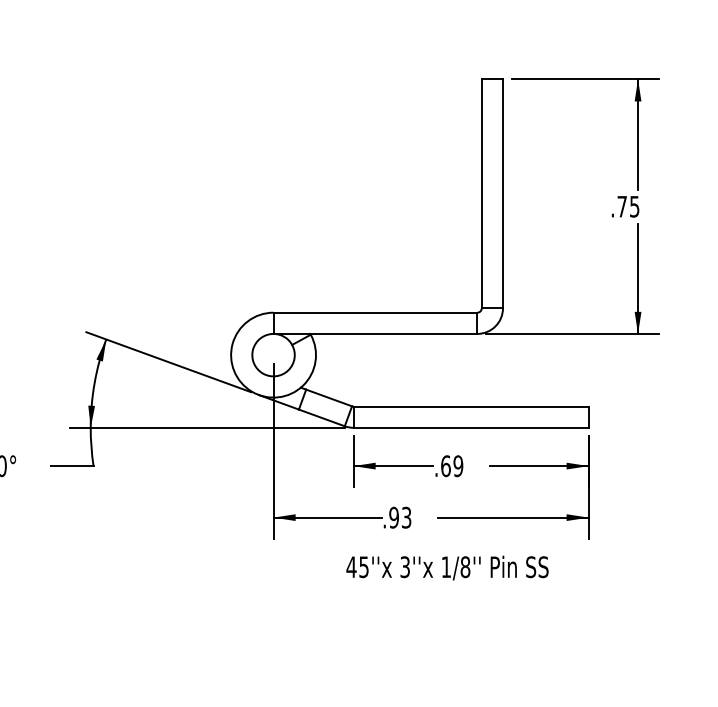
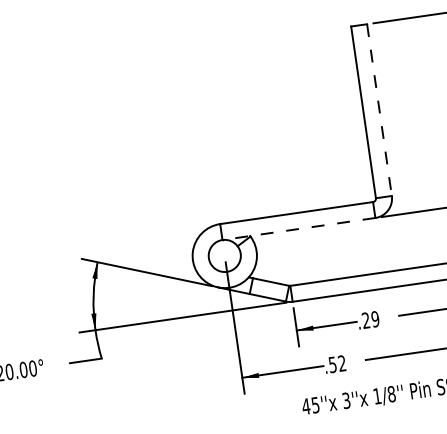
line: (503, 194) -> (379, 110), solid -> dashed
line: (375, 333) -> (298, 228), solid -> dashed
text: (445, 466) -> (365, 320), .69 -> .29
text: (400, 517) -> (337, 363), .93 -> .52

